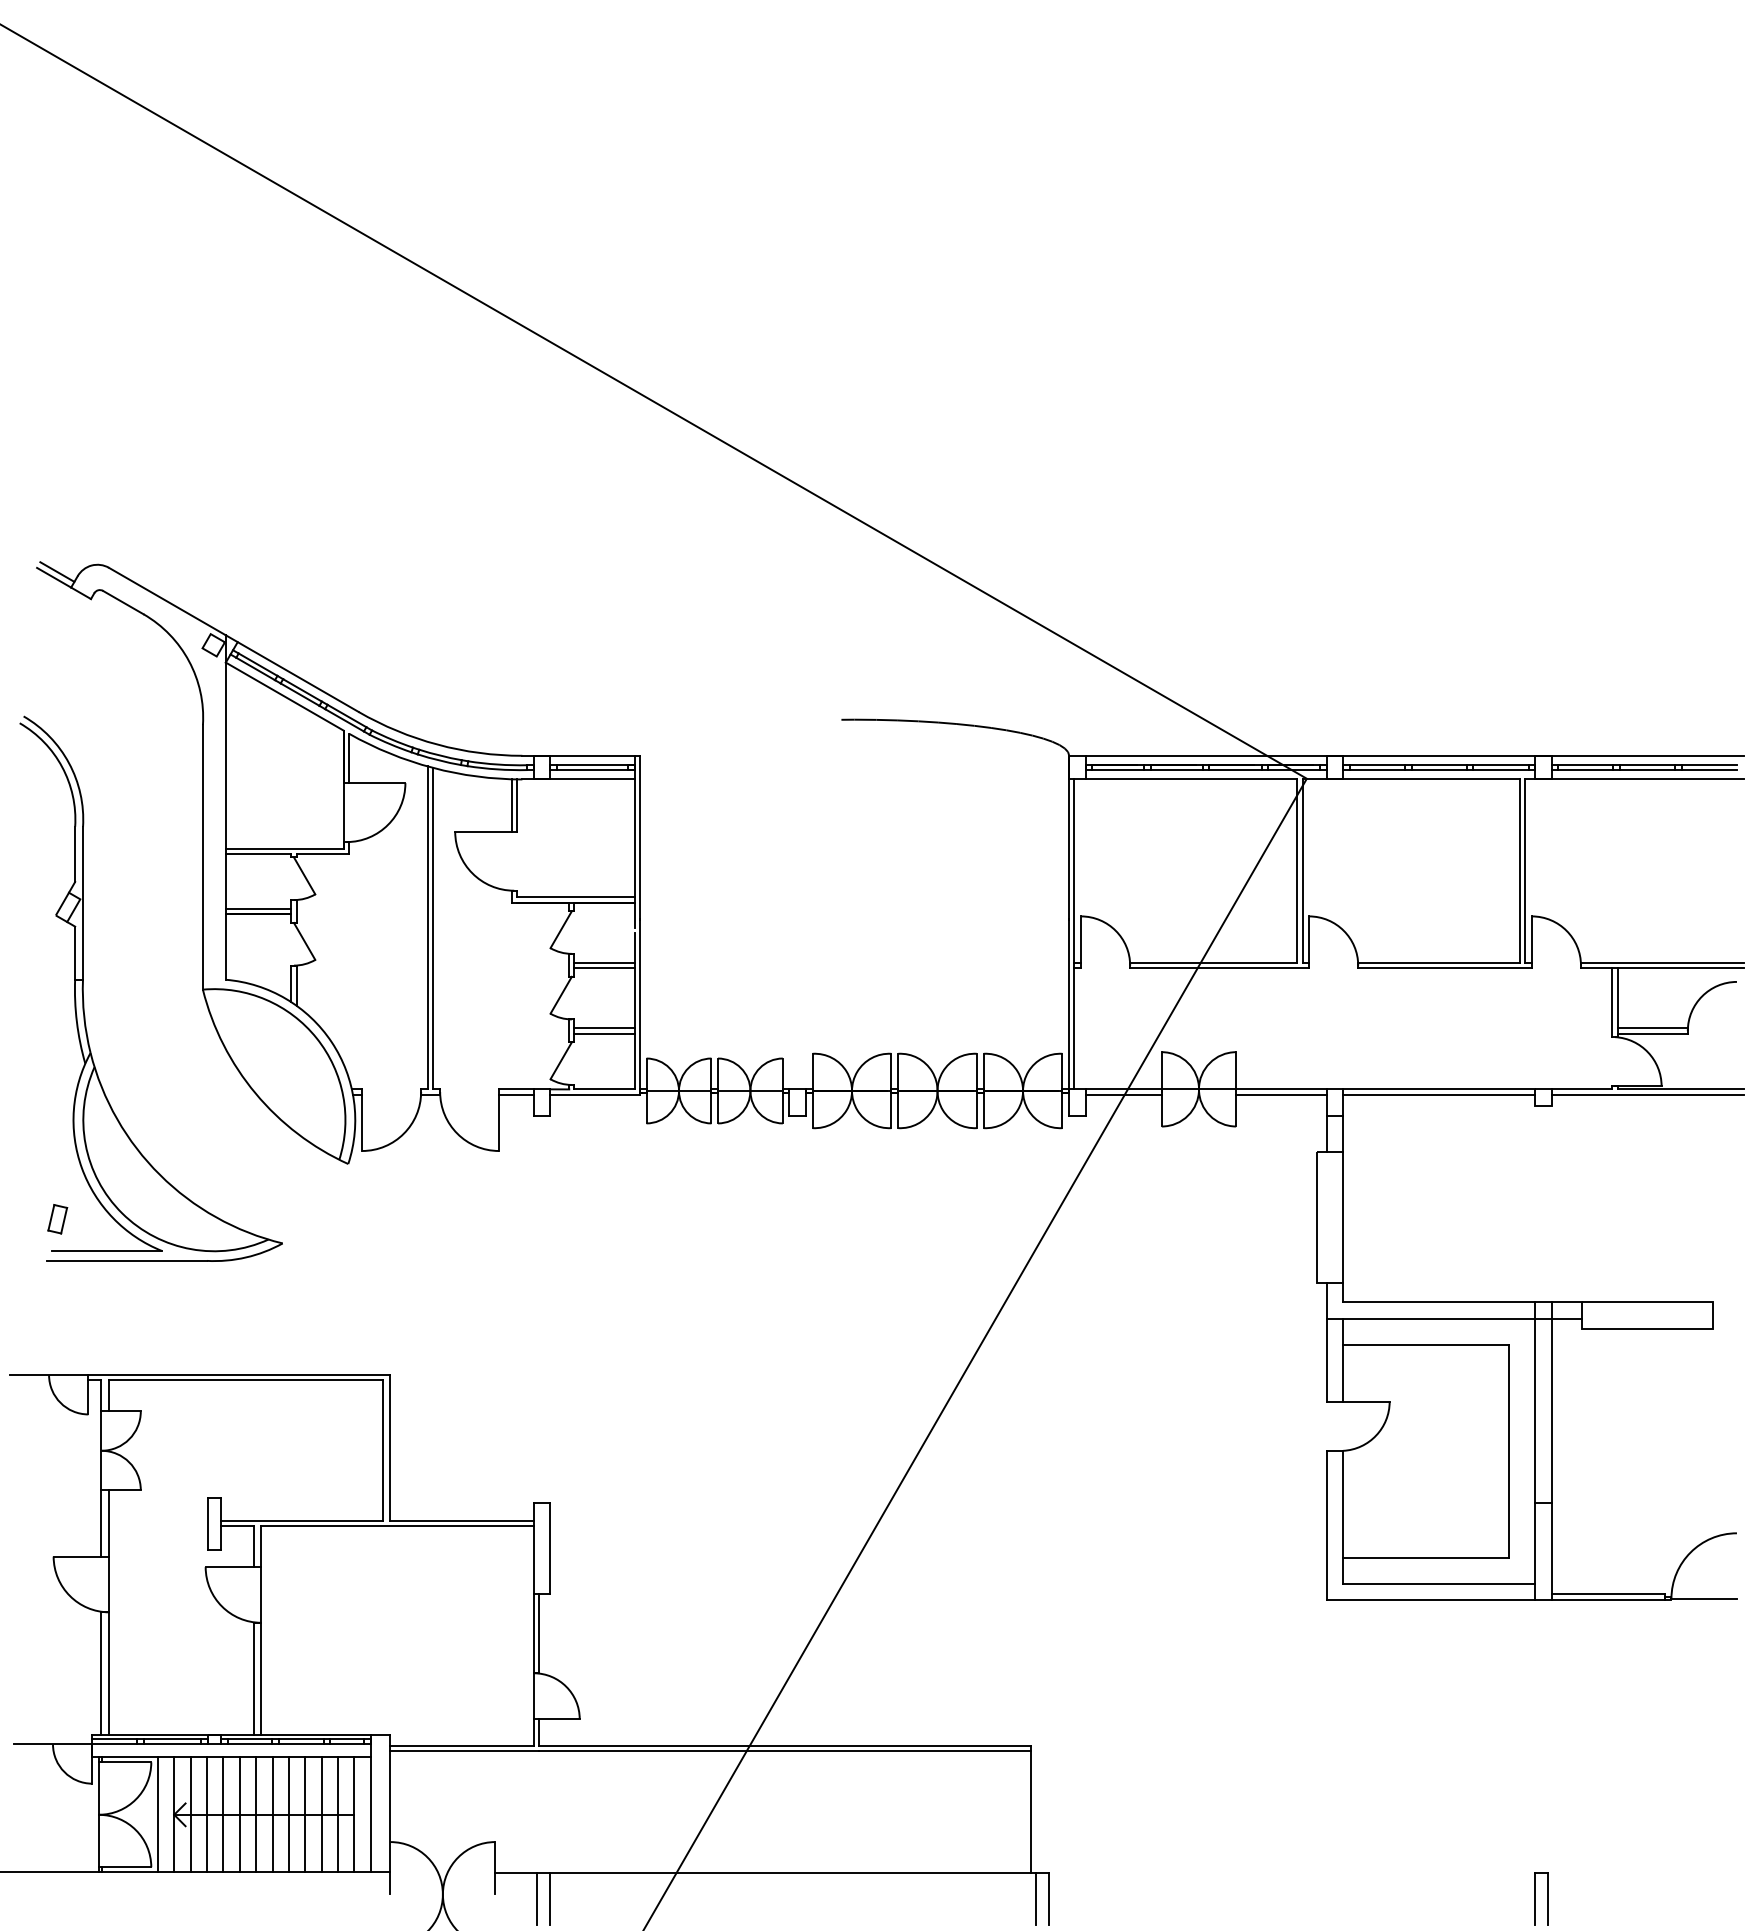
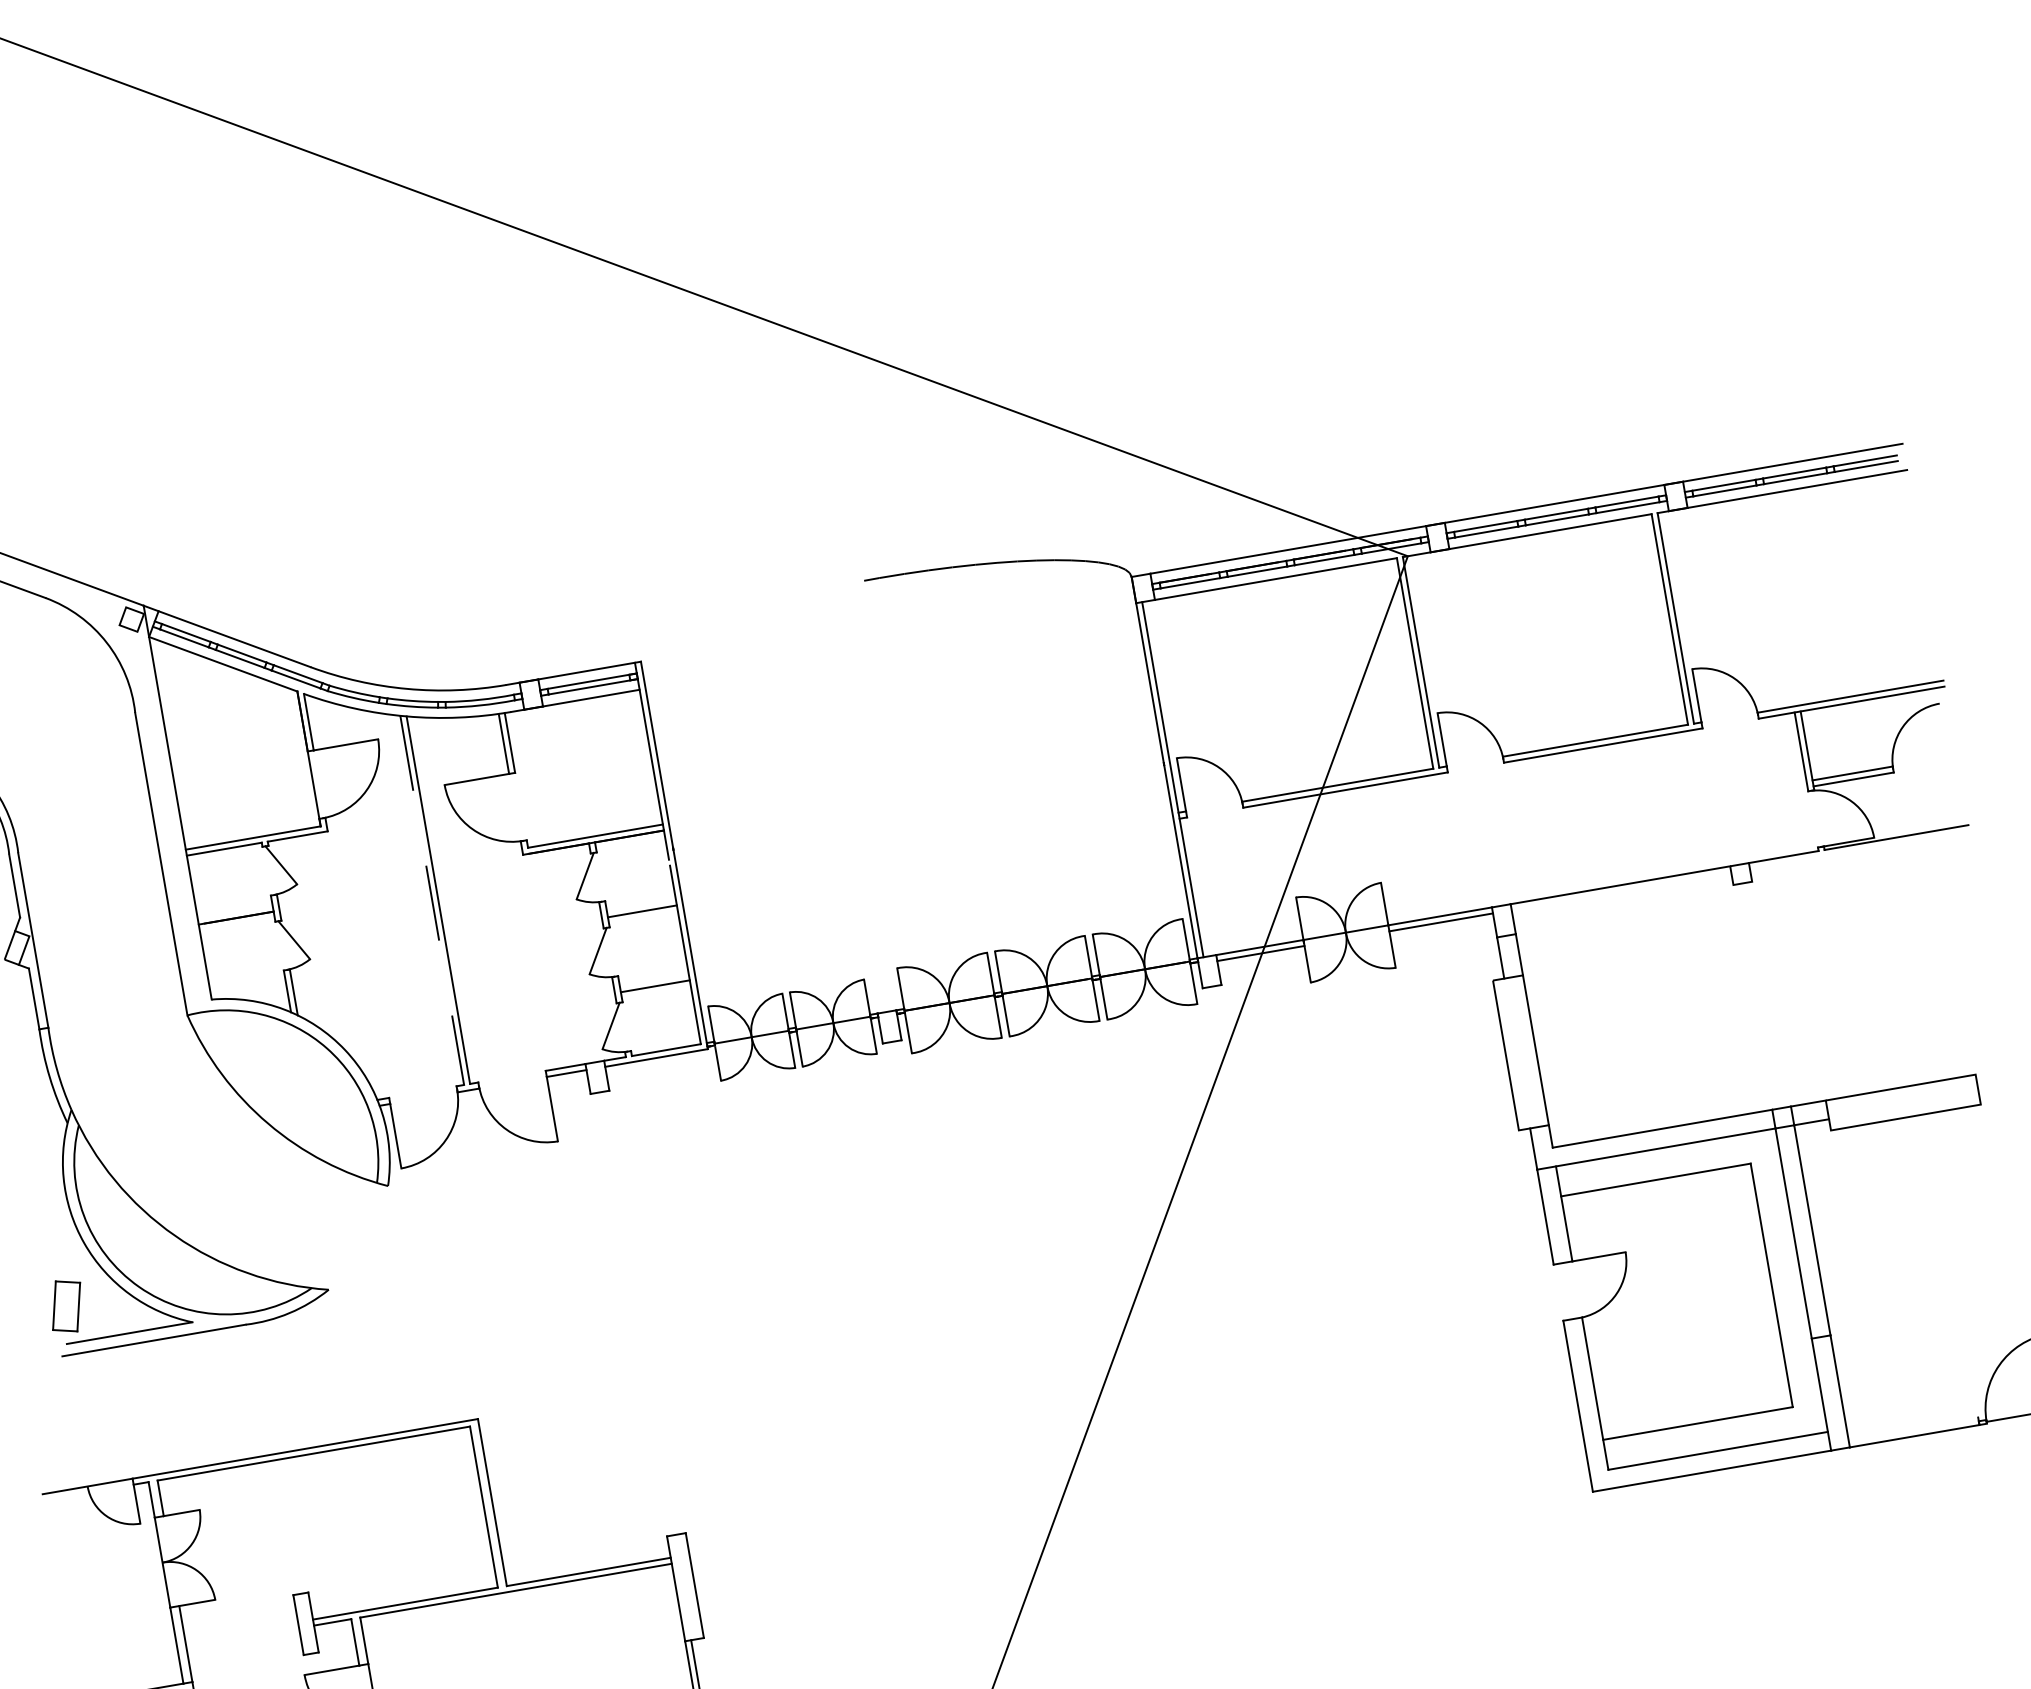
line: (258, 908) -> (234, 911), removed
line: (427, 928) -> (432, 901), solid -> dashed
line: (604, 962) -> (641, 905), removed
line: (604, 1028) -> (654, 980), removed
line: (1439, 1094) -> (1621, 891), removed
line: (1647, 1094) -> (1859, 850), removed
part: (57, 1219) -> (66, 1306), size x1.6
line: (1607, 1593) -> (1912, 1428), removed

